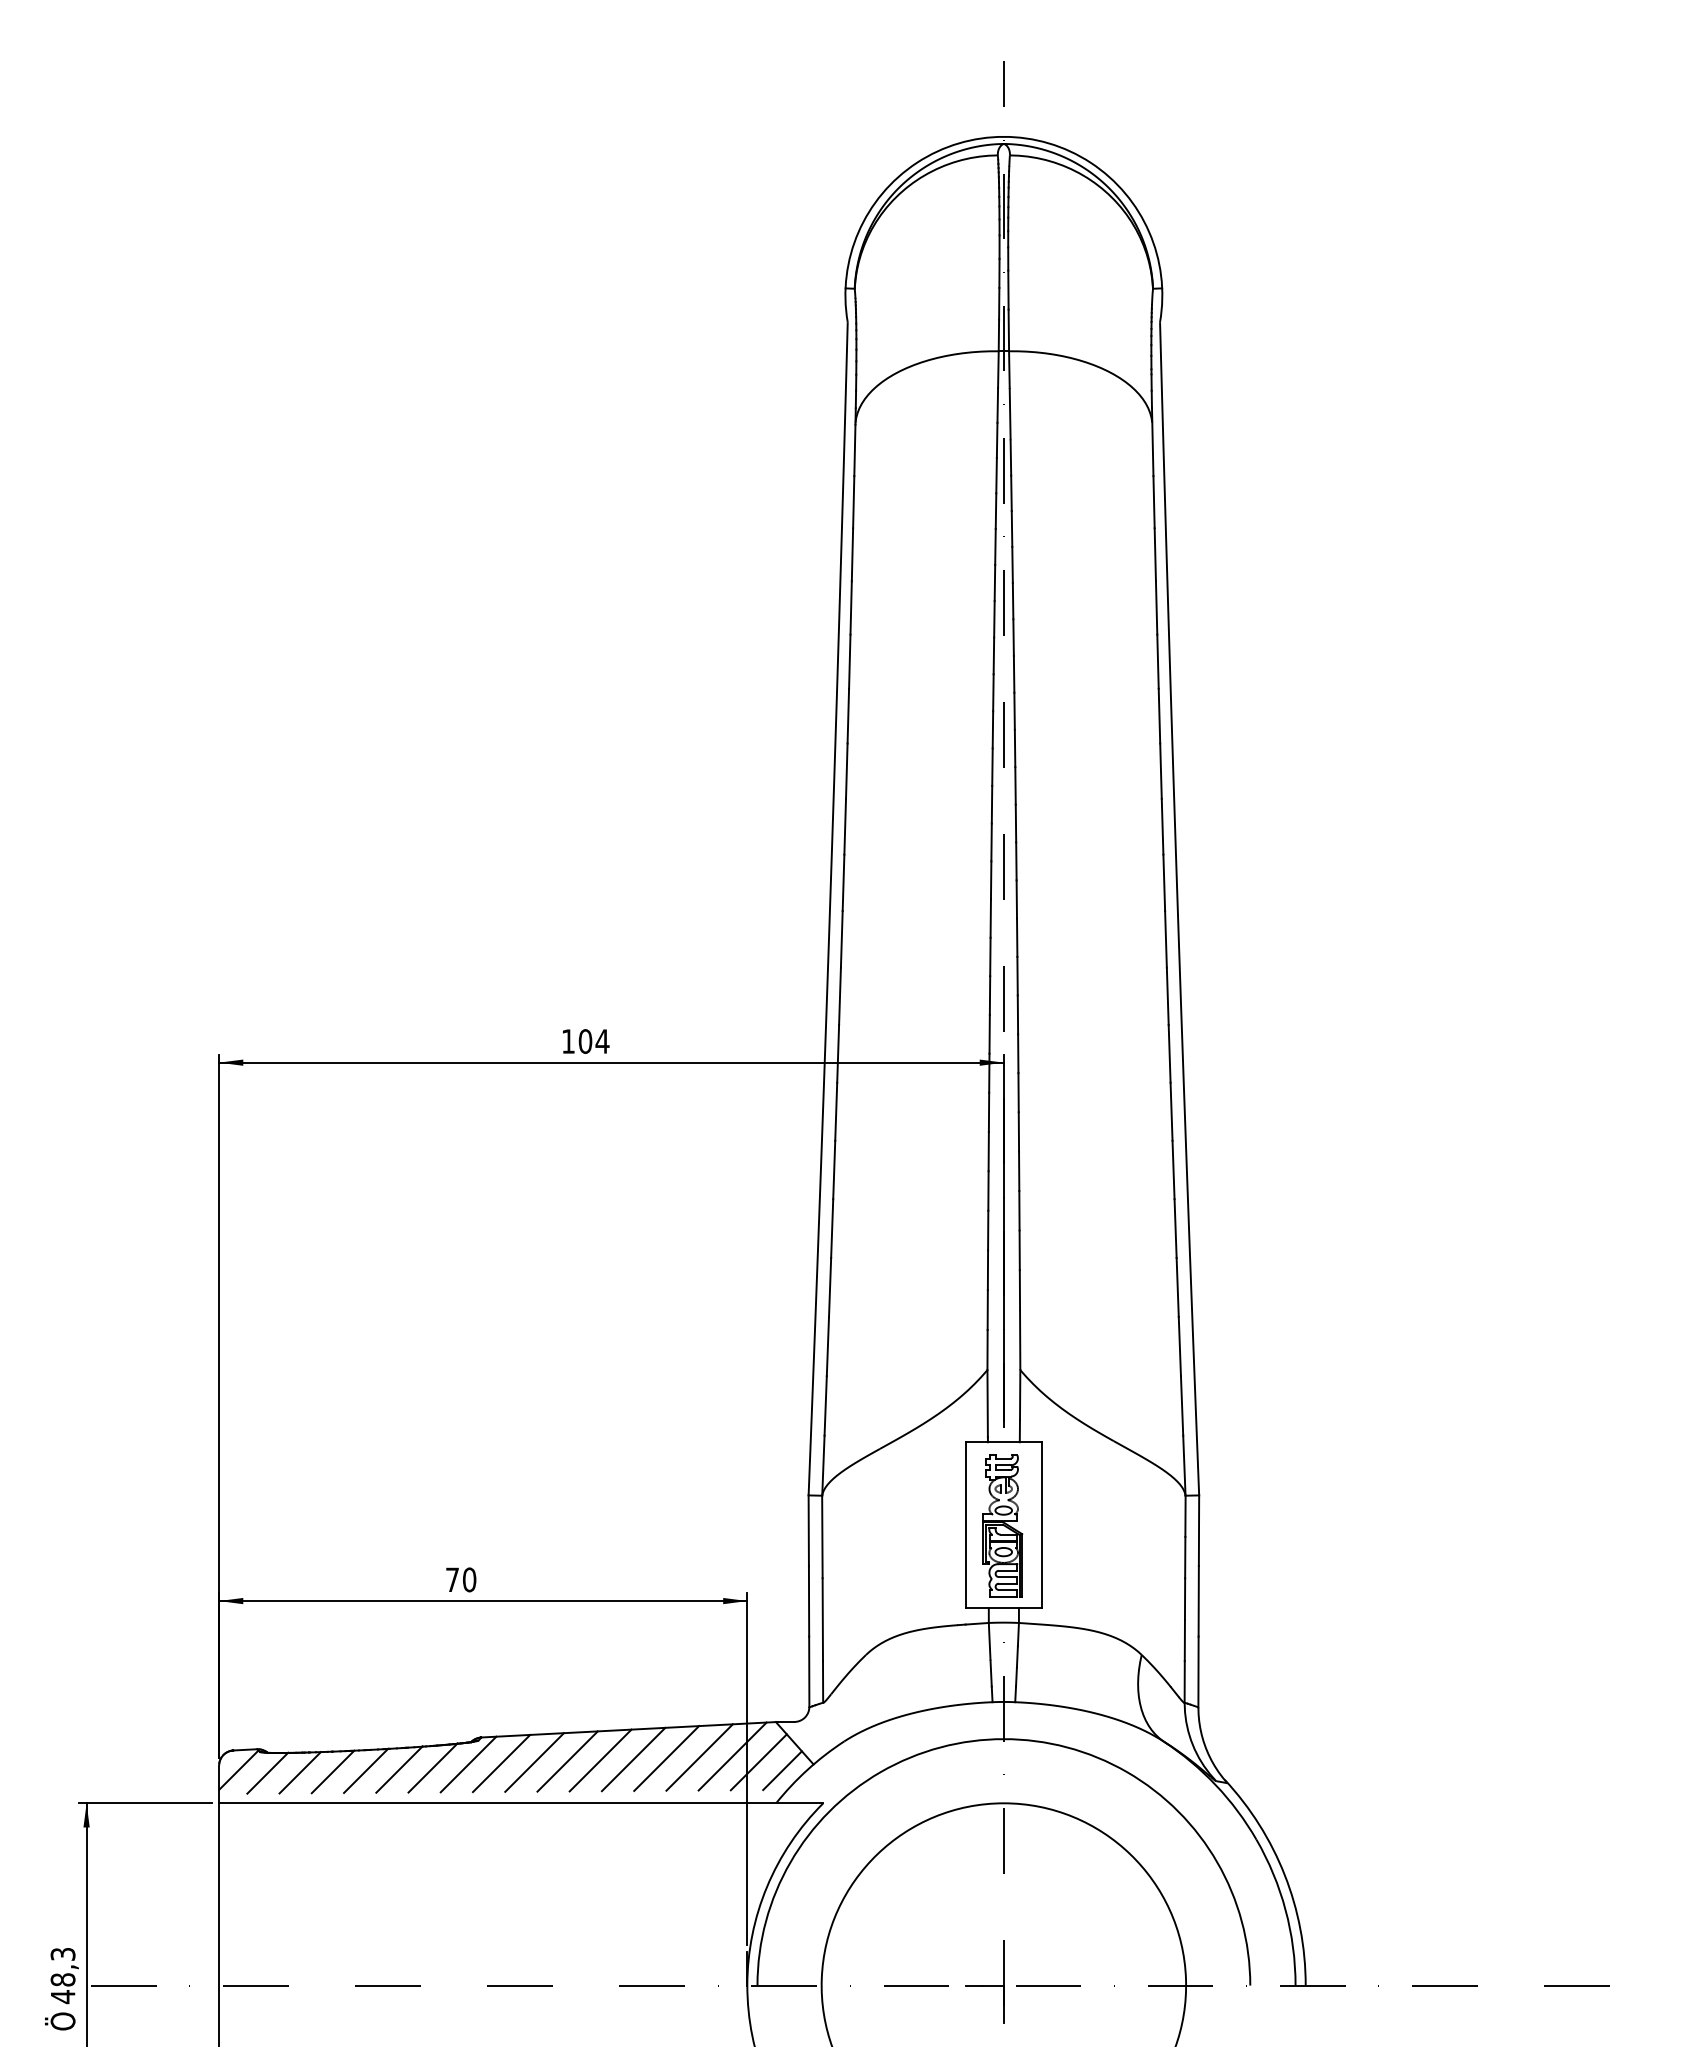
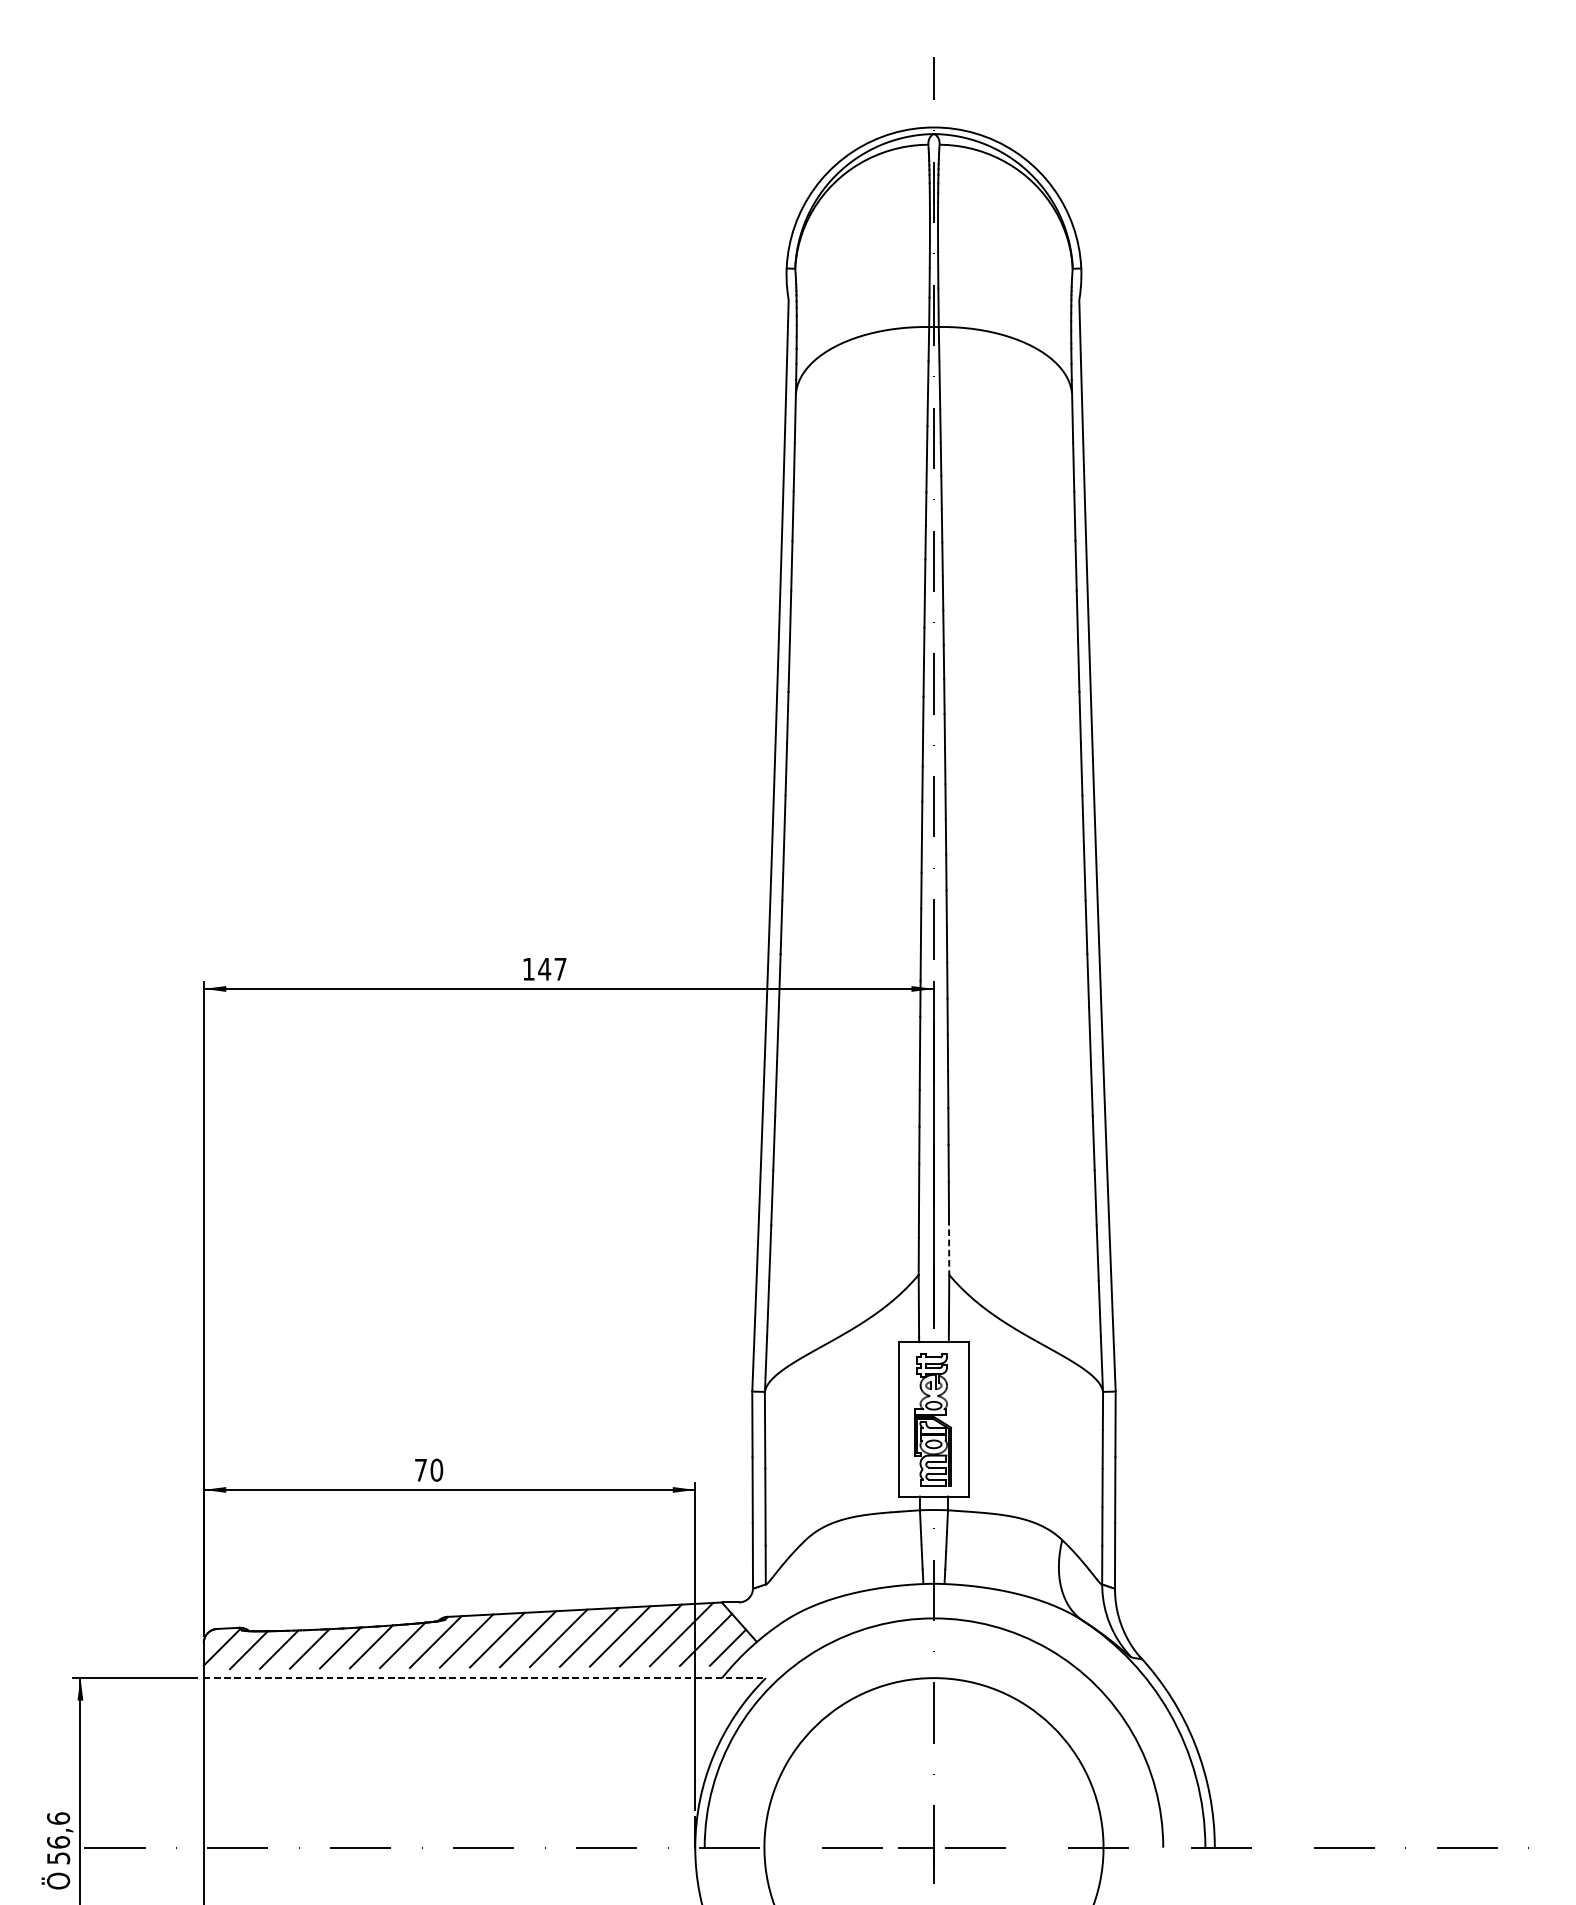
text: (593, 1041) -> (552, 969), 104 -> 147
line: (1020, 1341) -> (949, 1248), solid -> dashed
line: (521, 1803) -> (485, 1678), solid -> dashed
text: (62, 1975) -> (58, 1838), 48,3 -> 56,6

